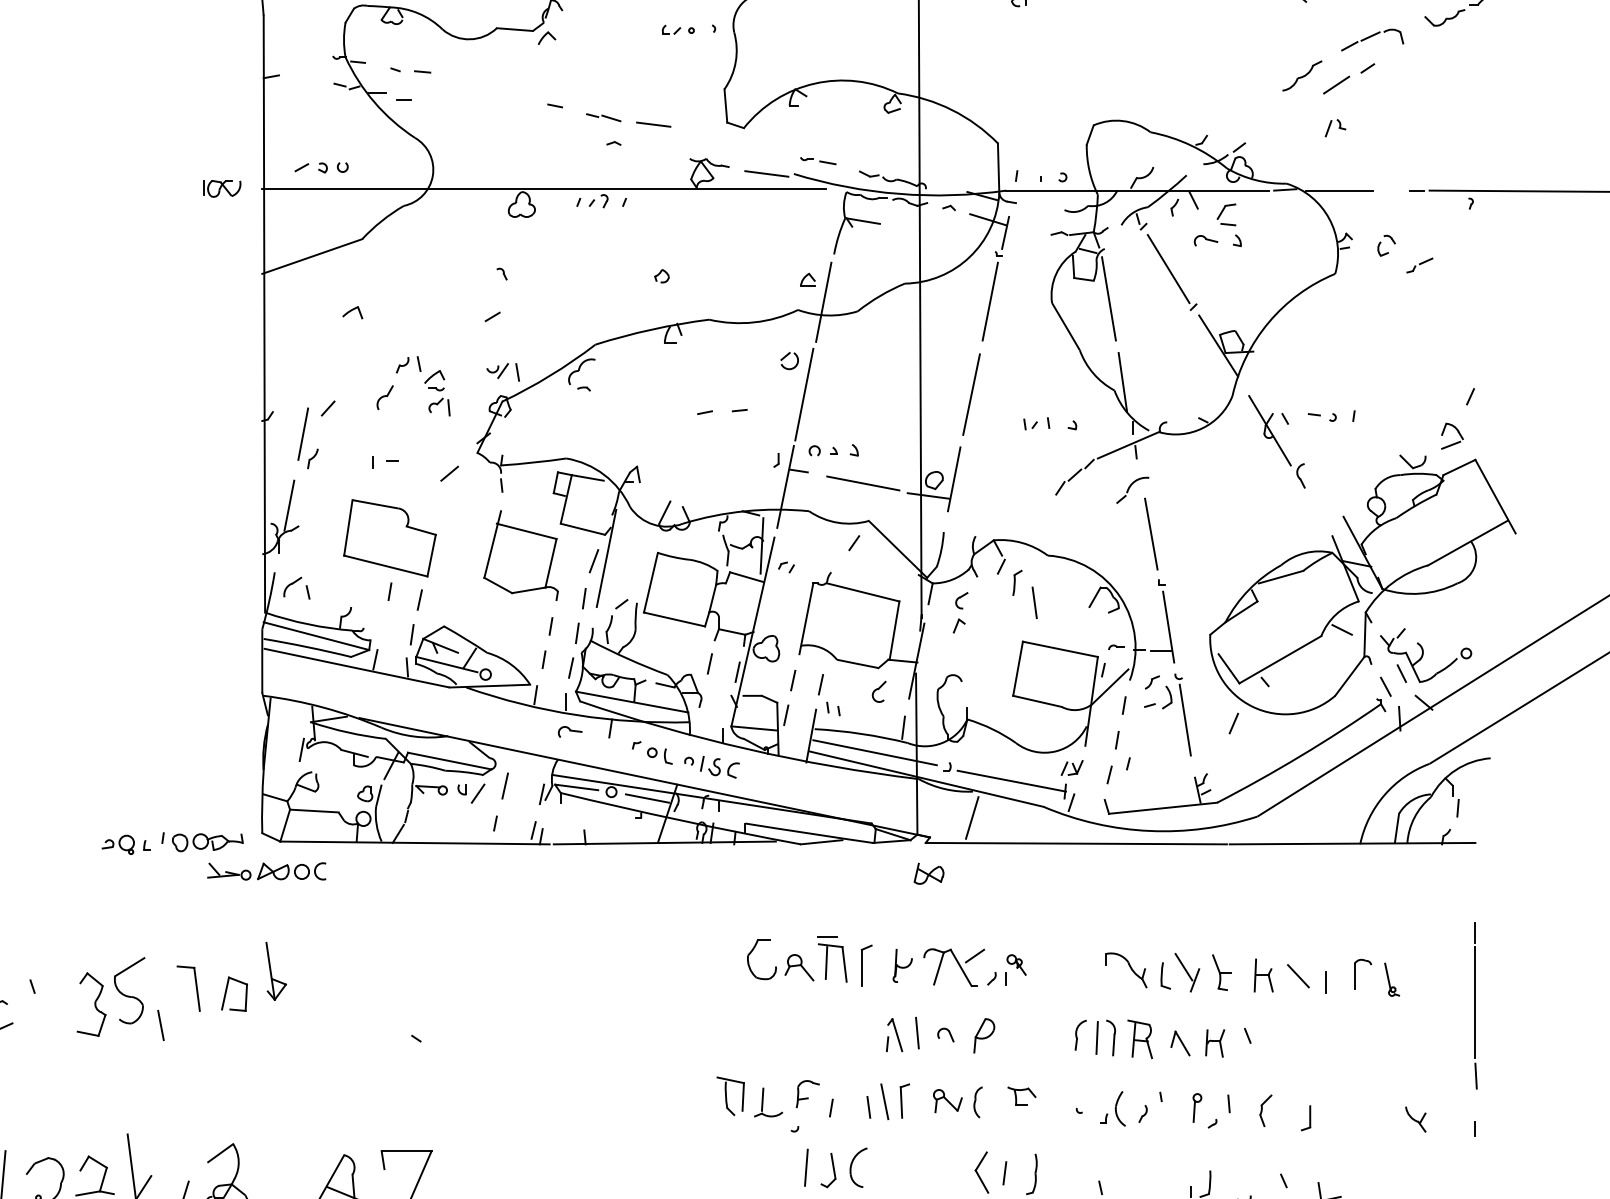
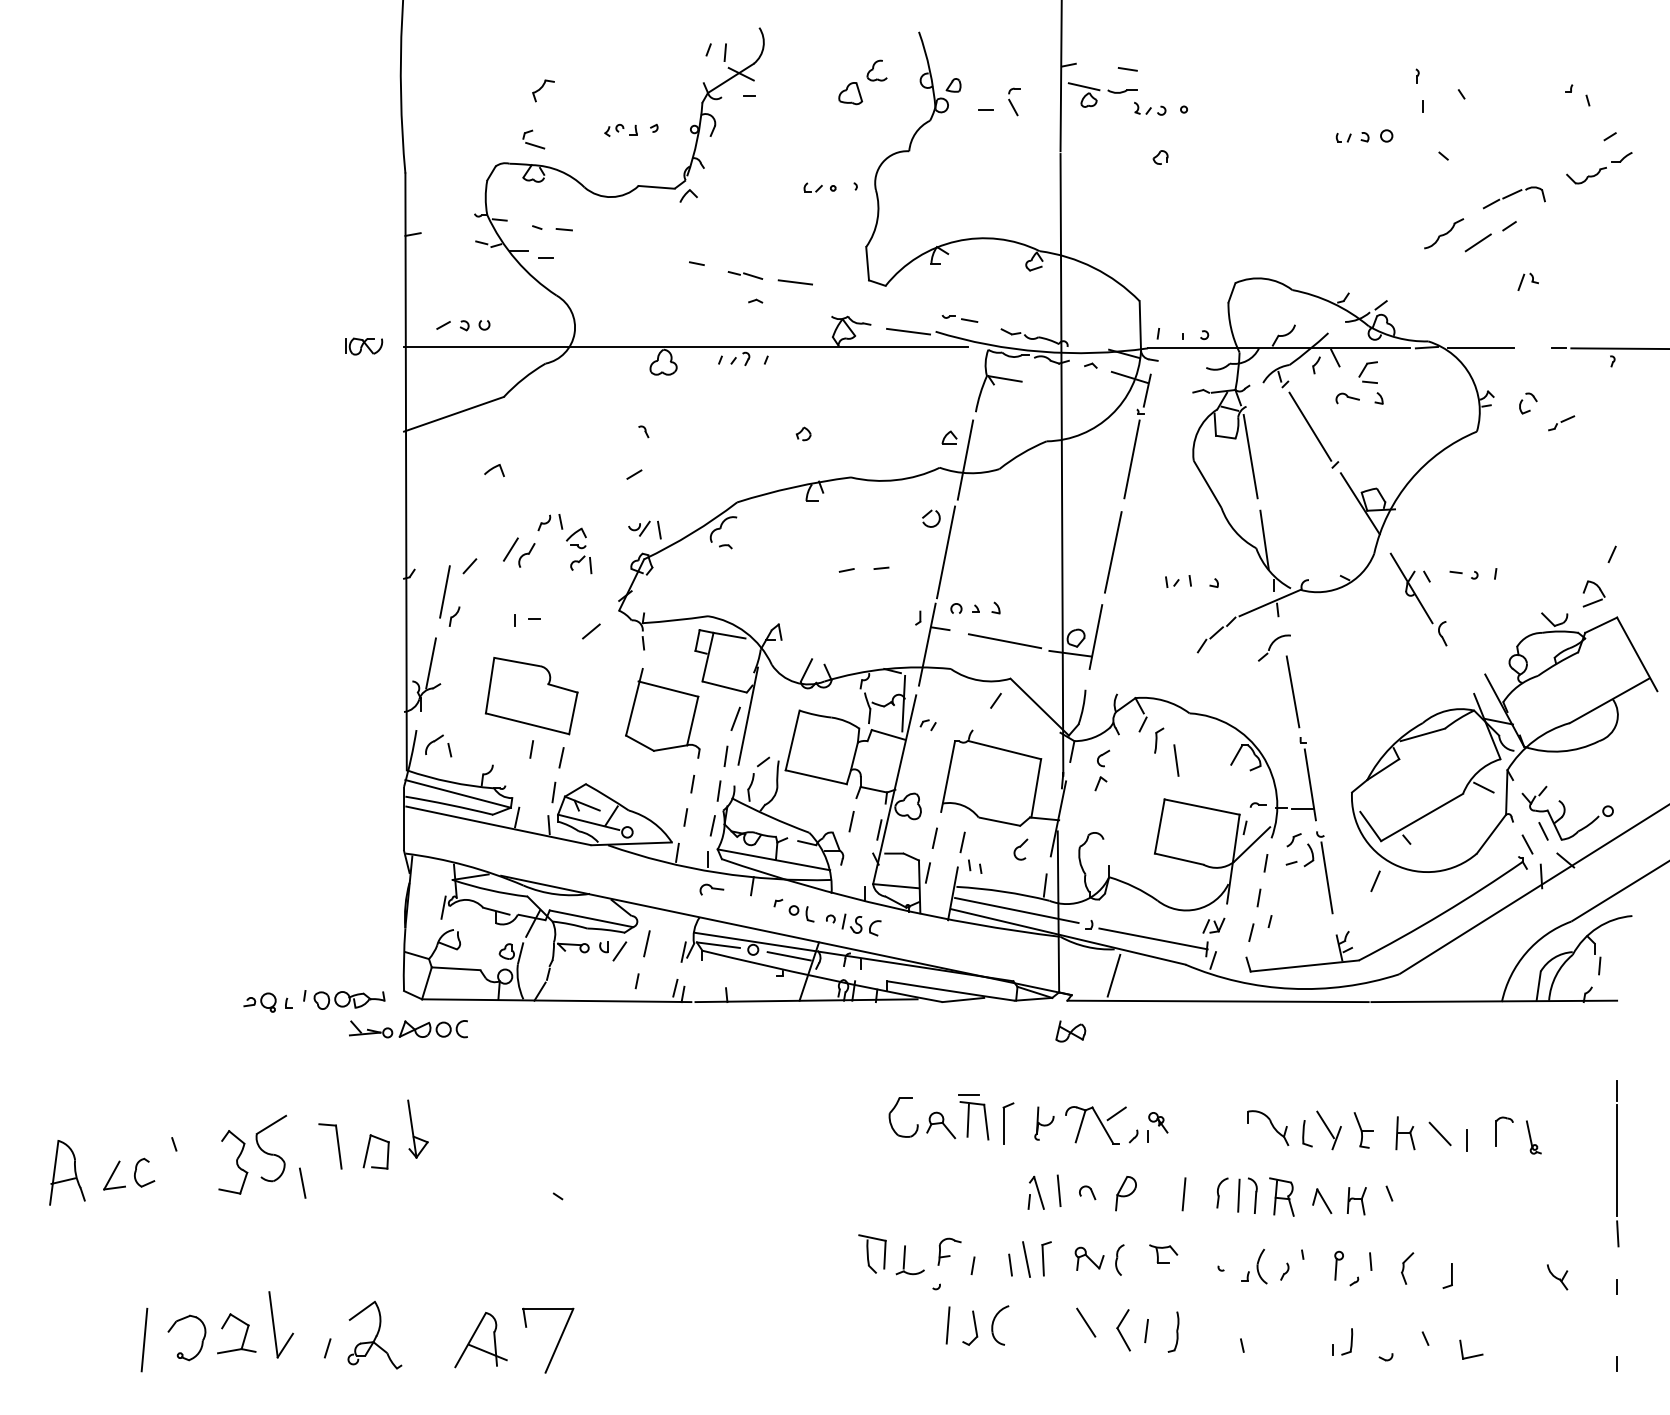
part: (1334, 127) -> (1527, 281), moved
line: (368, 391) -> (510, 549), added
line: (1041, 1036) -> (1183, 1194), added
line: (944, 1164) -> (1086, 1322), added

